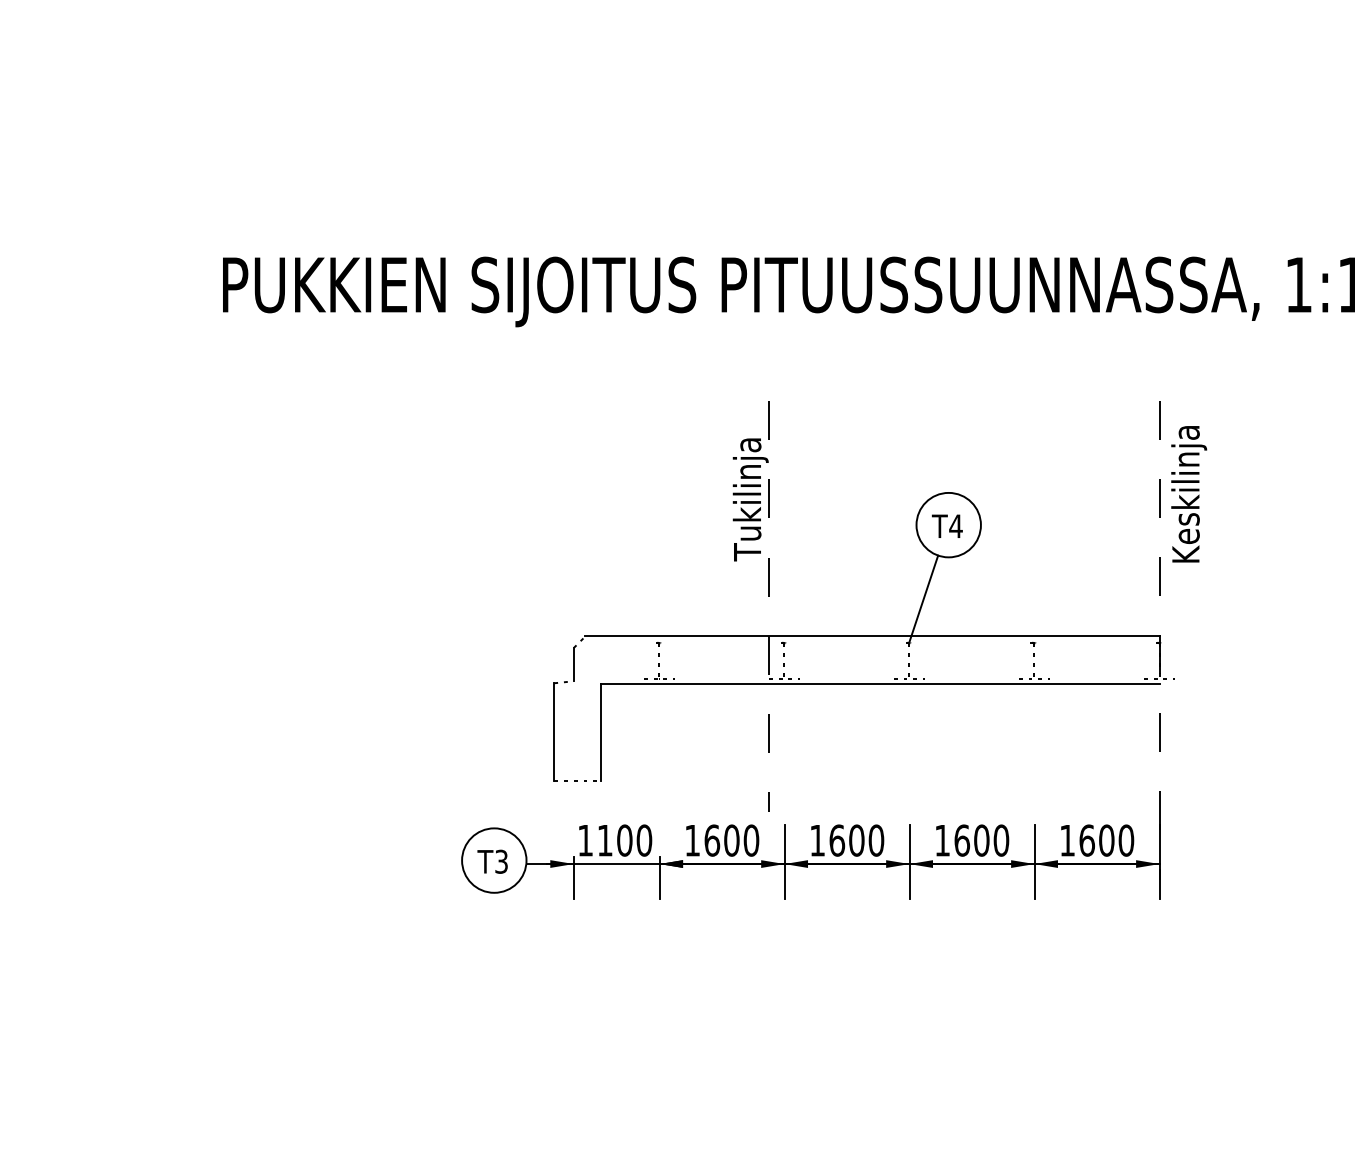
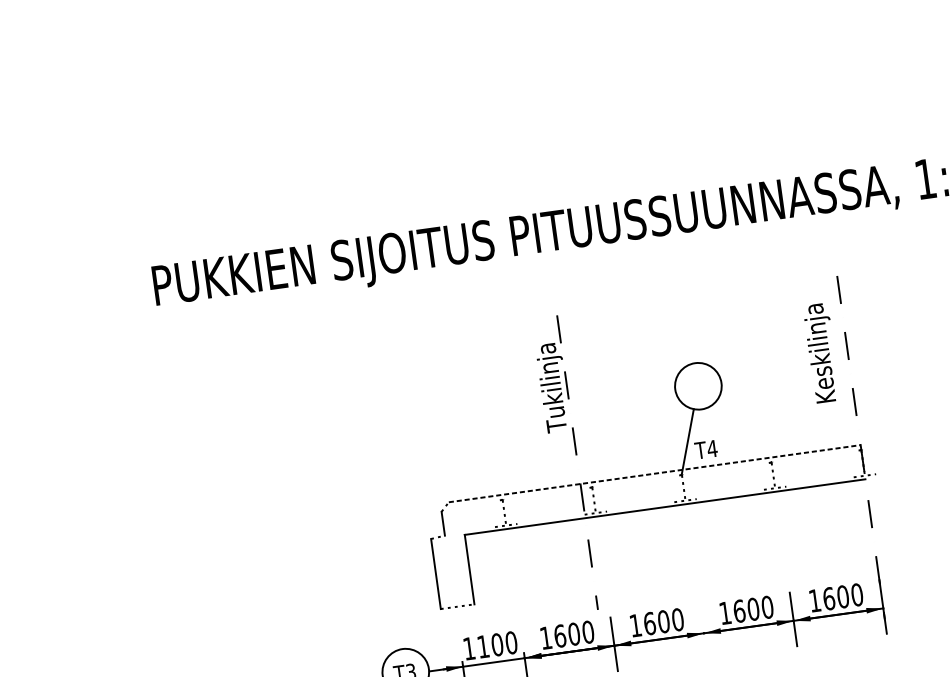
text: (1189, 494) -> (822, 353), moved
text: (946, 525) -> (705, 449), moved
line: (872, 636) -> (654, 473), solid -> dashed
line: (909, 861) -> (703, 631), removed

